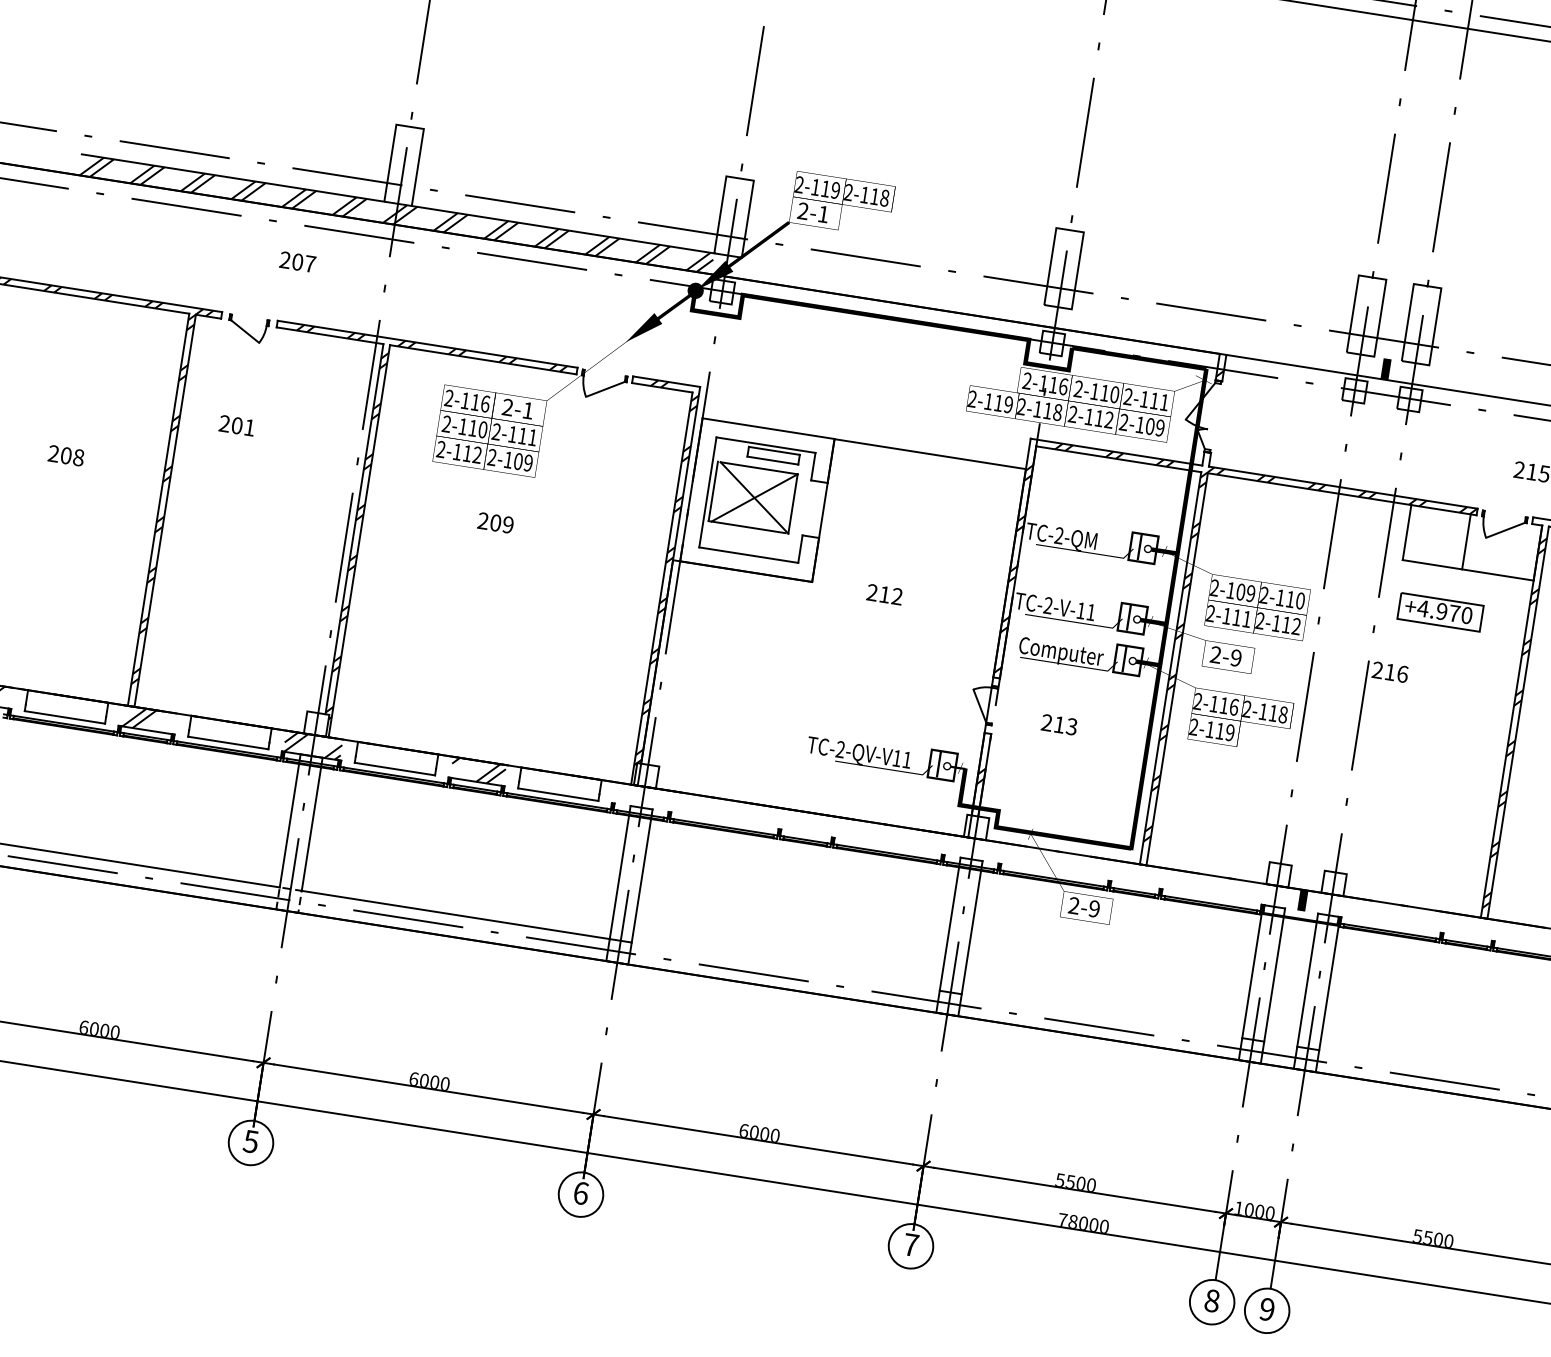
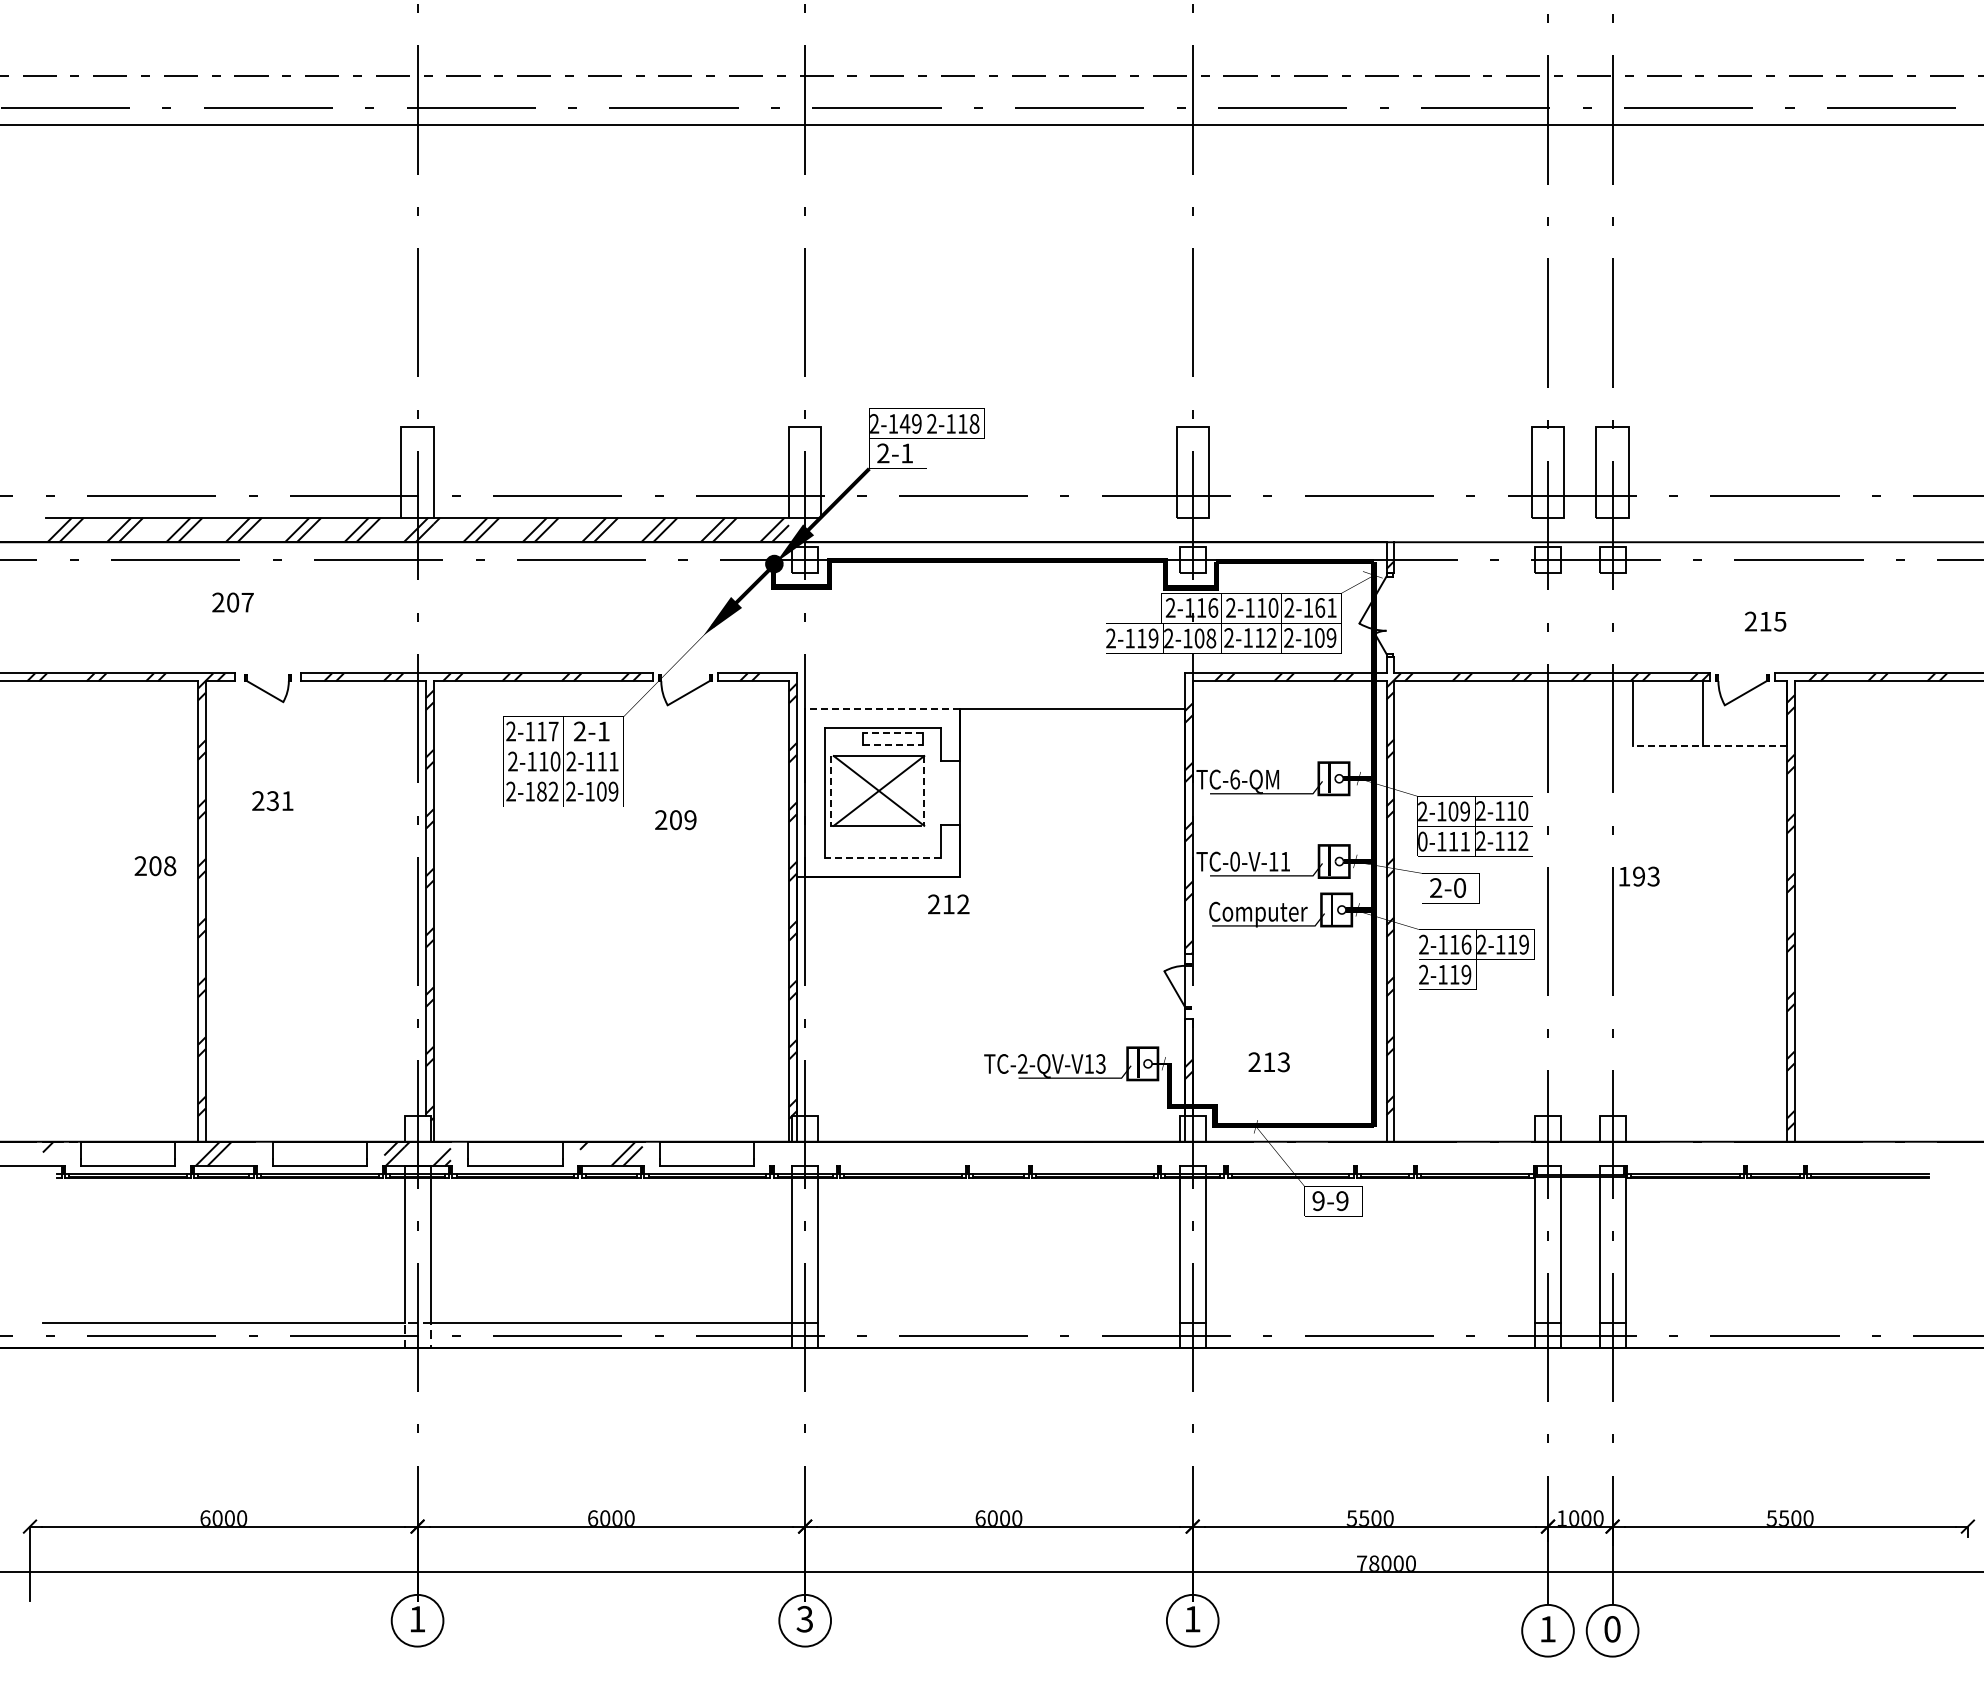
text: (825, 188) -> (904, 423), 2-119 -> 2-149
text: (297, 261) -> (232, 602), moved
fill: (1385, 368) -> (1579, 529), removed
text: (1154, 400) -> (1320, 607), 2-111 -> 2-161
text: (485, 403) -> (553, 731), 2-116 -> 2-117
text: (1047, 410) -> (1199, 638), 2-118 -> 2-108
text: (236, 425) -> (272, 800), 201 -> 231
line: (768, 428) -> (882, 708), solid -> dashed
line: (774, 450) -> (893, 733), solid -> dashed
text: (467, 453) -> (541, 791), 2-112 -> 2-182
text: (66, 456) -> (155, 866), moved
line: (773, 460) -> (893, 744), solid -> dashed
line: (713, 491) -> (830, 790), solid -> dashed
line: (793, 503) -> (924, 790), solid -> dashed
text: (495, 523) -> (675, 820), moved
text: (1059, 535) -> (1235, 779), -2-QM -> -6-QM
line: (748, 555) -> (882, 857), solid -> dashed
line: (1468, 570) -> (1710, 745), solid -> dashed
text: (884, 594) -> (948, 904), moved
text: (1047, 605) -> (1234, 861), -2-V-11 -> -0-V-11
part: (1440, 611) -> (1685, 798), removed
text: (1210, 613) -> (1422, 841), 2-111 -> 0-111
text: (1235, 657) -> (1459, 887), 2-9 -> 2-0
text: (1389, 672) -> (1638, 876), 216 -> 193
text: (1283, 714) -> (1524, 944), 2-118 -> 2-119
text: (1058, 724) -> (1268, 1062), moved
text: (906, 759) -> (1100, 1063), -2-QV-V11 -> -2-QV-V13
fill: (1302, 900) -> (1579, 1153), removed
text: (1073, 906) -> (1318, 1201), 2-9 -> 9-9
text: (251, 1141) -> (417, 1619), 5 -> 1
text: (580, 1193) -> (804, 1619), 6 -> 3
text: (910, 1245) -> (1192, 1619), 7 -> 1
text: (1211, 1301) -> (1547, 1629), 8 -> 1
text: (1267, 1309) -> (1612, 1629), 9 -> 0

